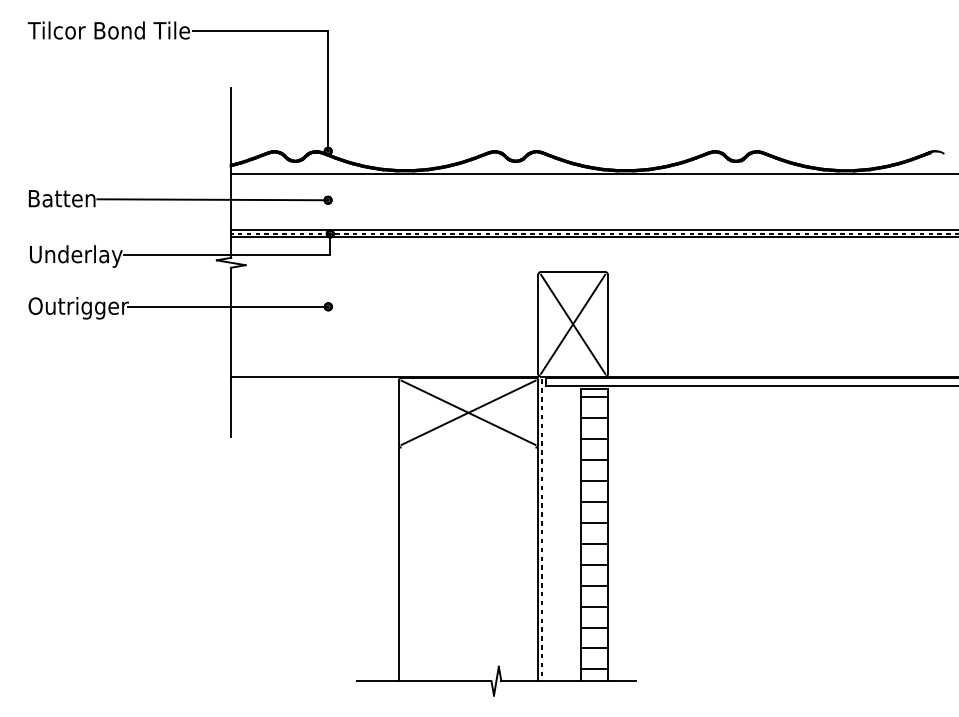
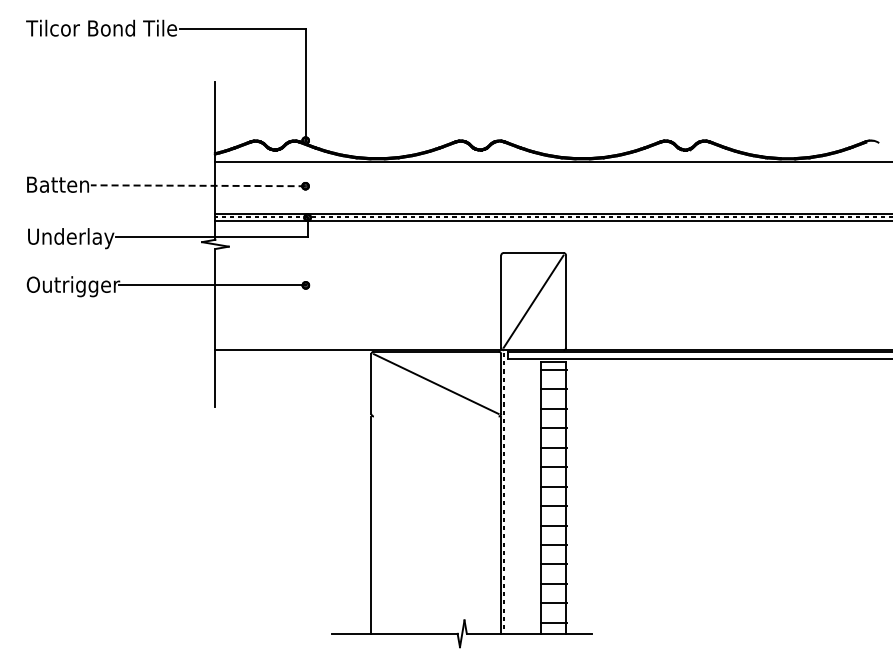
line: (211, 199) -> (197, 185), solid -> dashed
line: (572, 324) -> (533, 301), removed
line: (467, 412) -> (435, 383), removed

